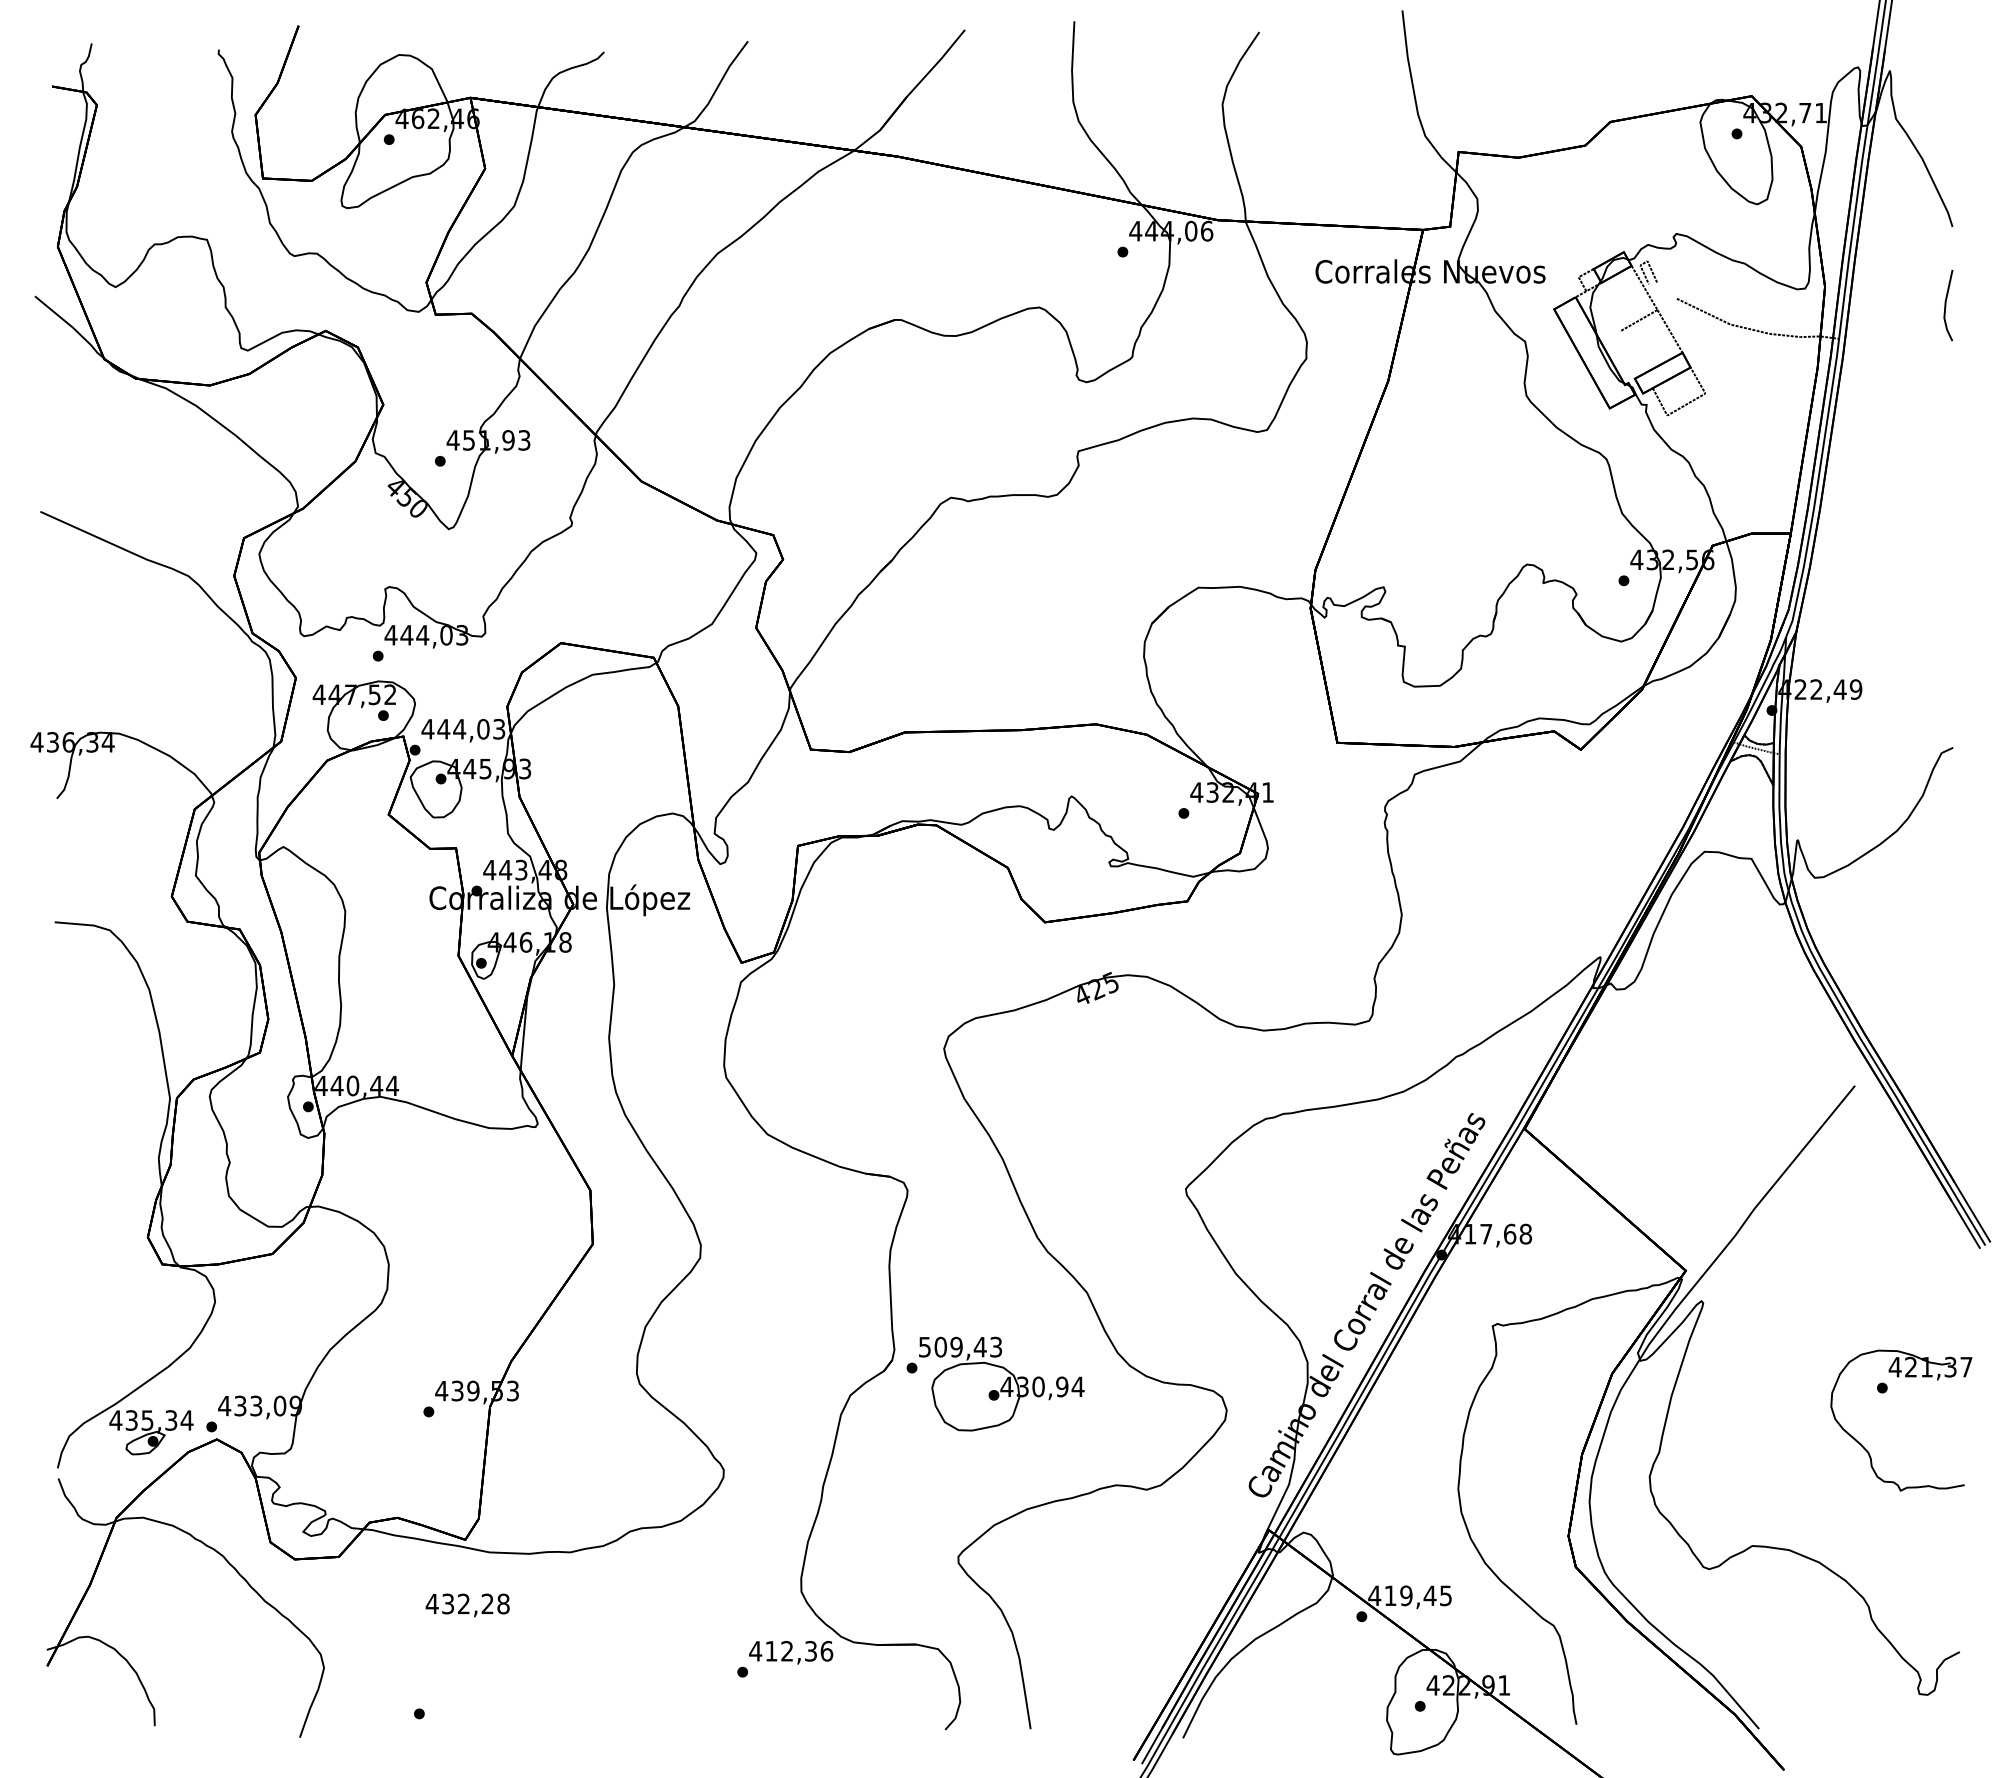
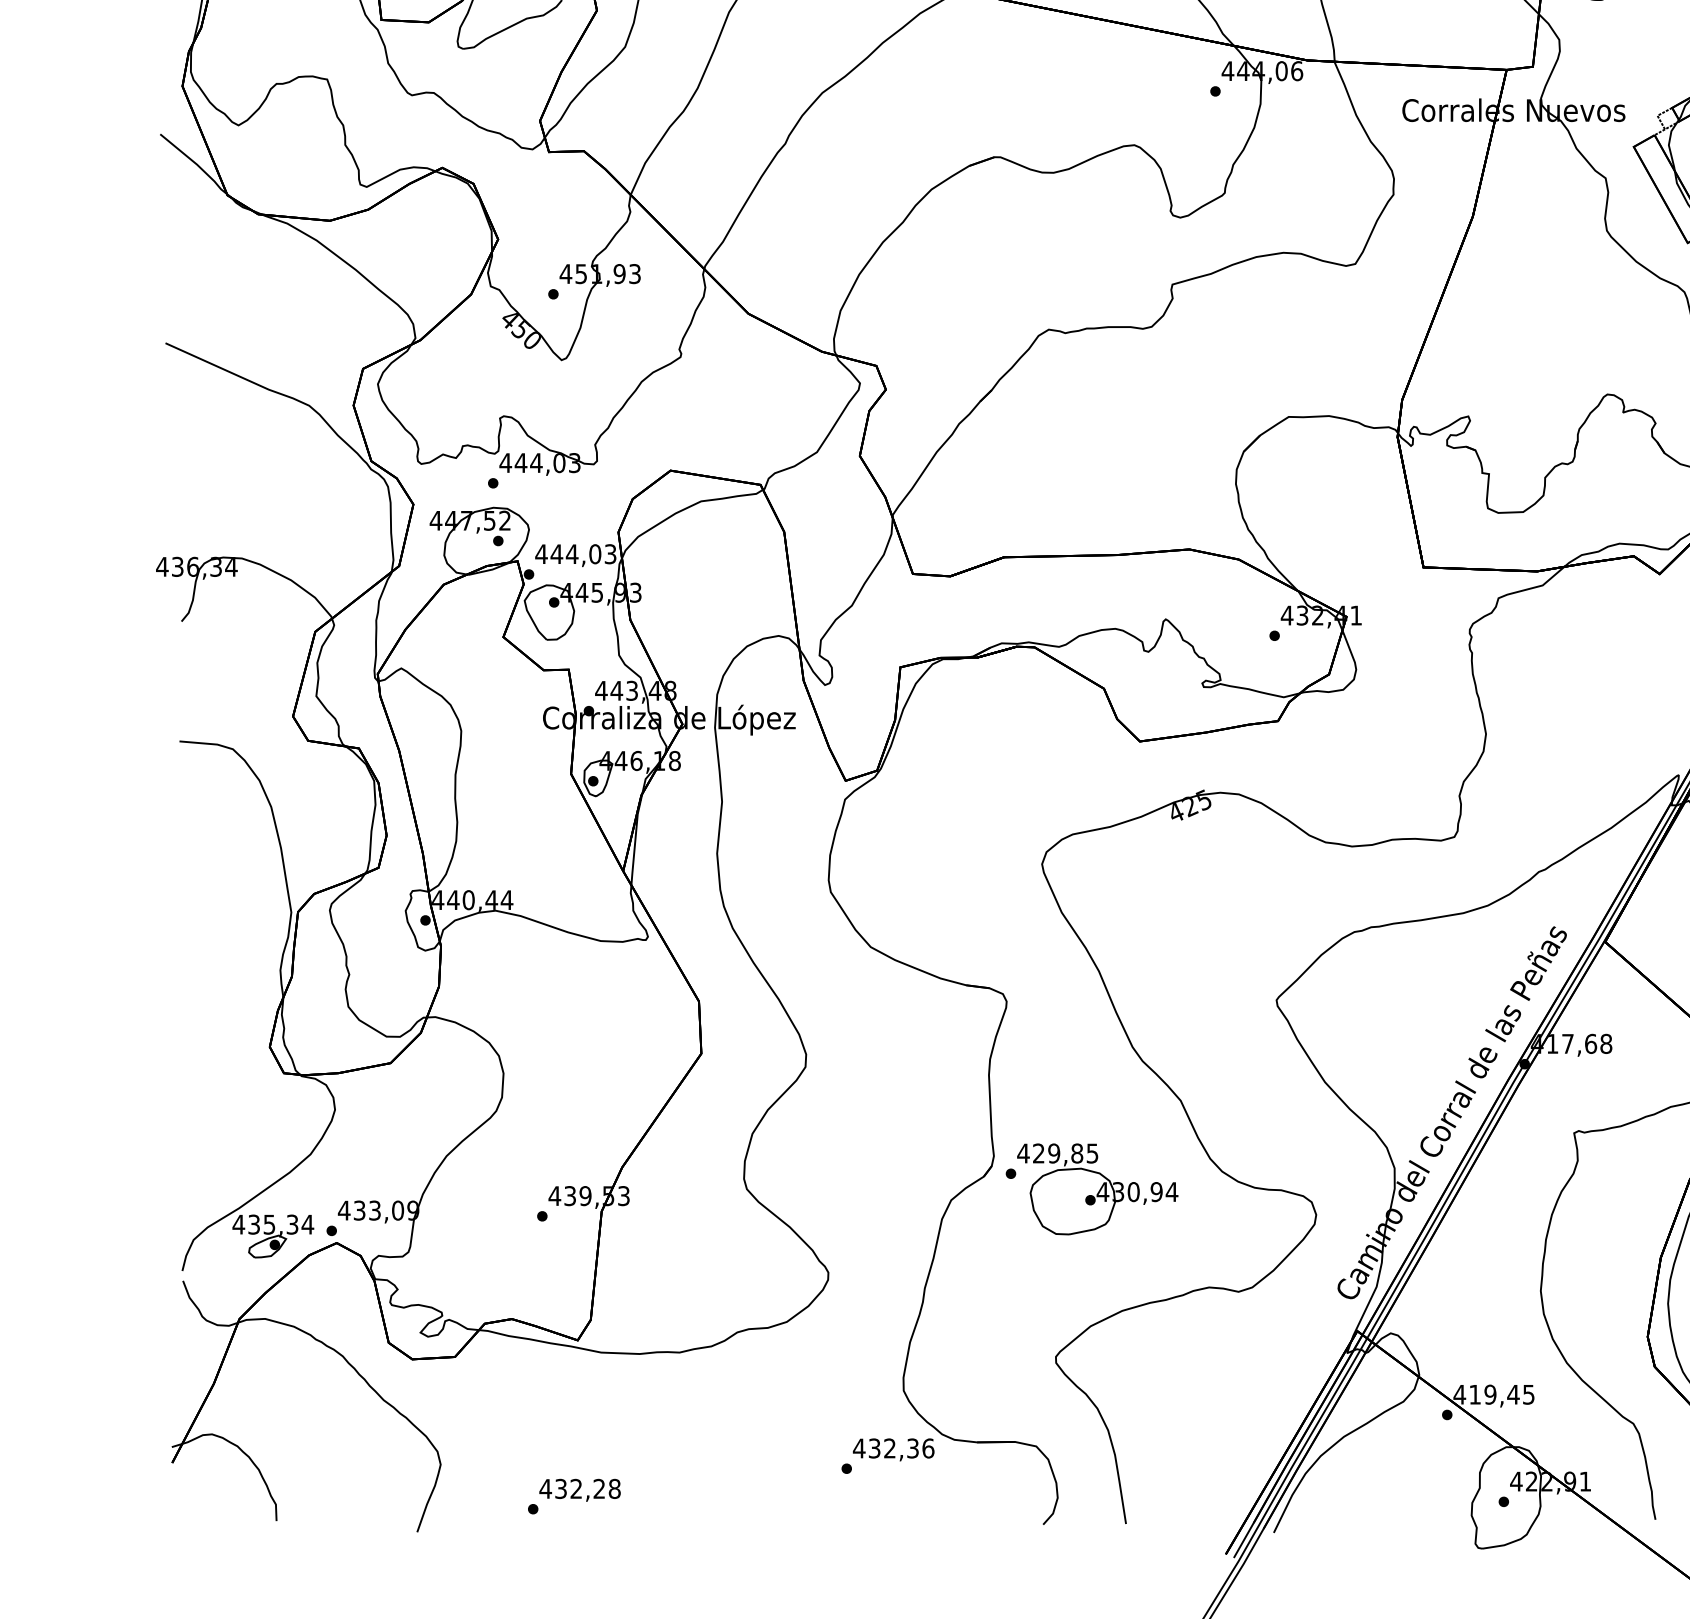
text: (960, 1346) -> (1057, 1152), 509,43 -> 429,85
text: (467, 1605) -> (579, 1490), moved
text: (771, 1650) -> (874, 1447), 412,36 -> 432,36

